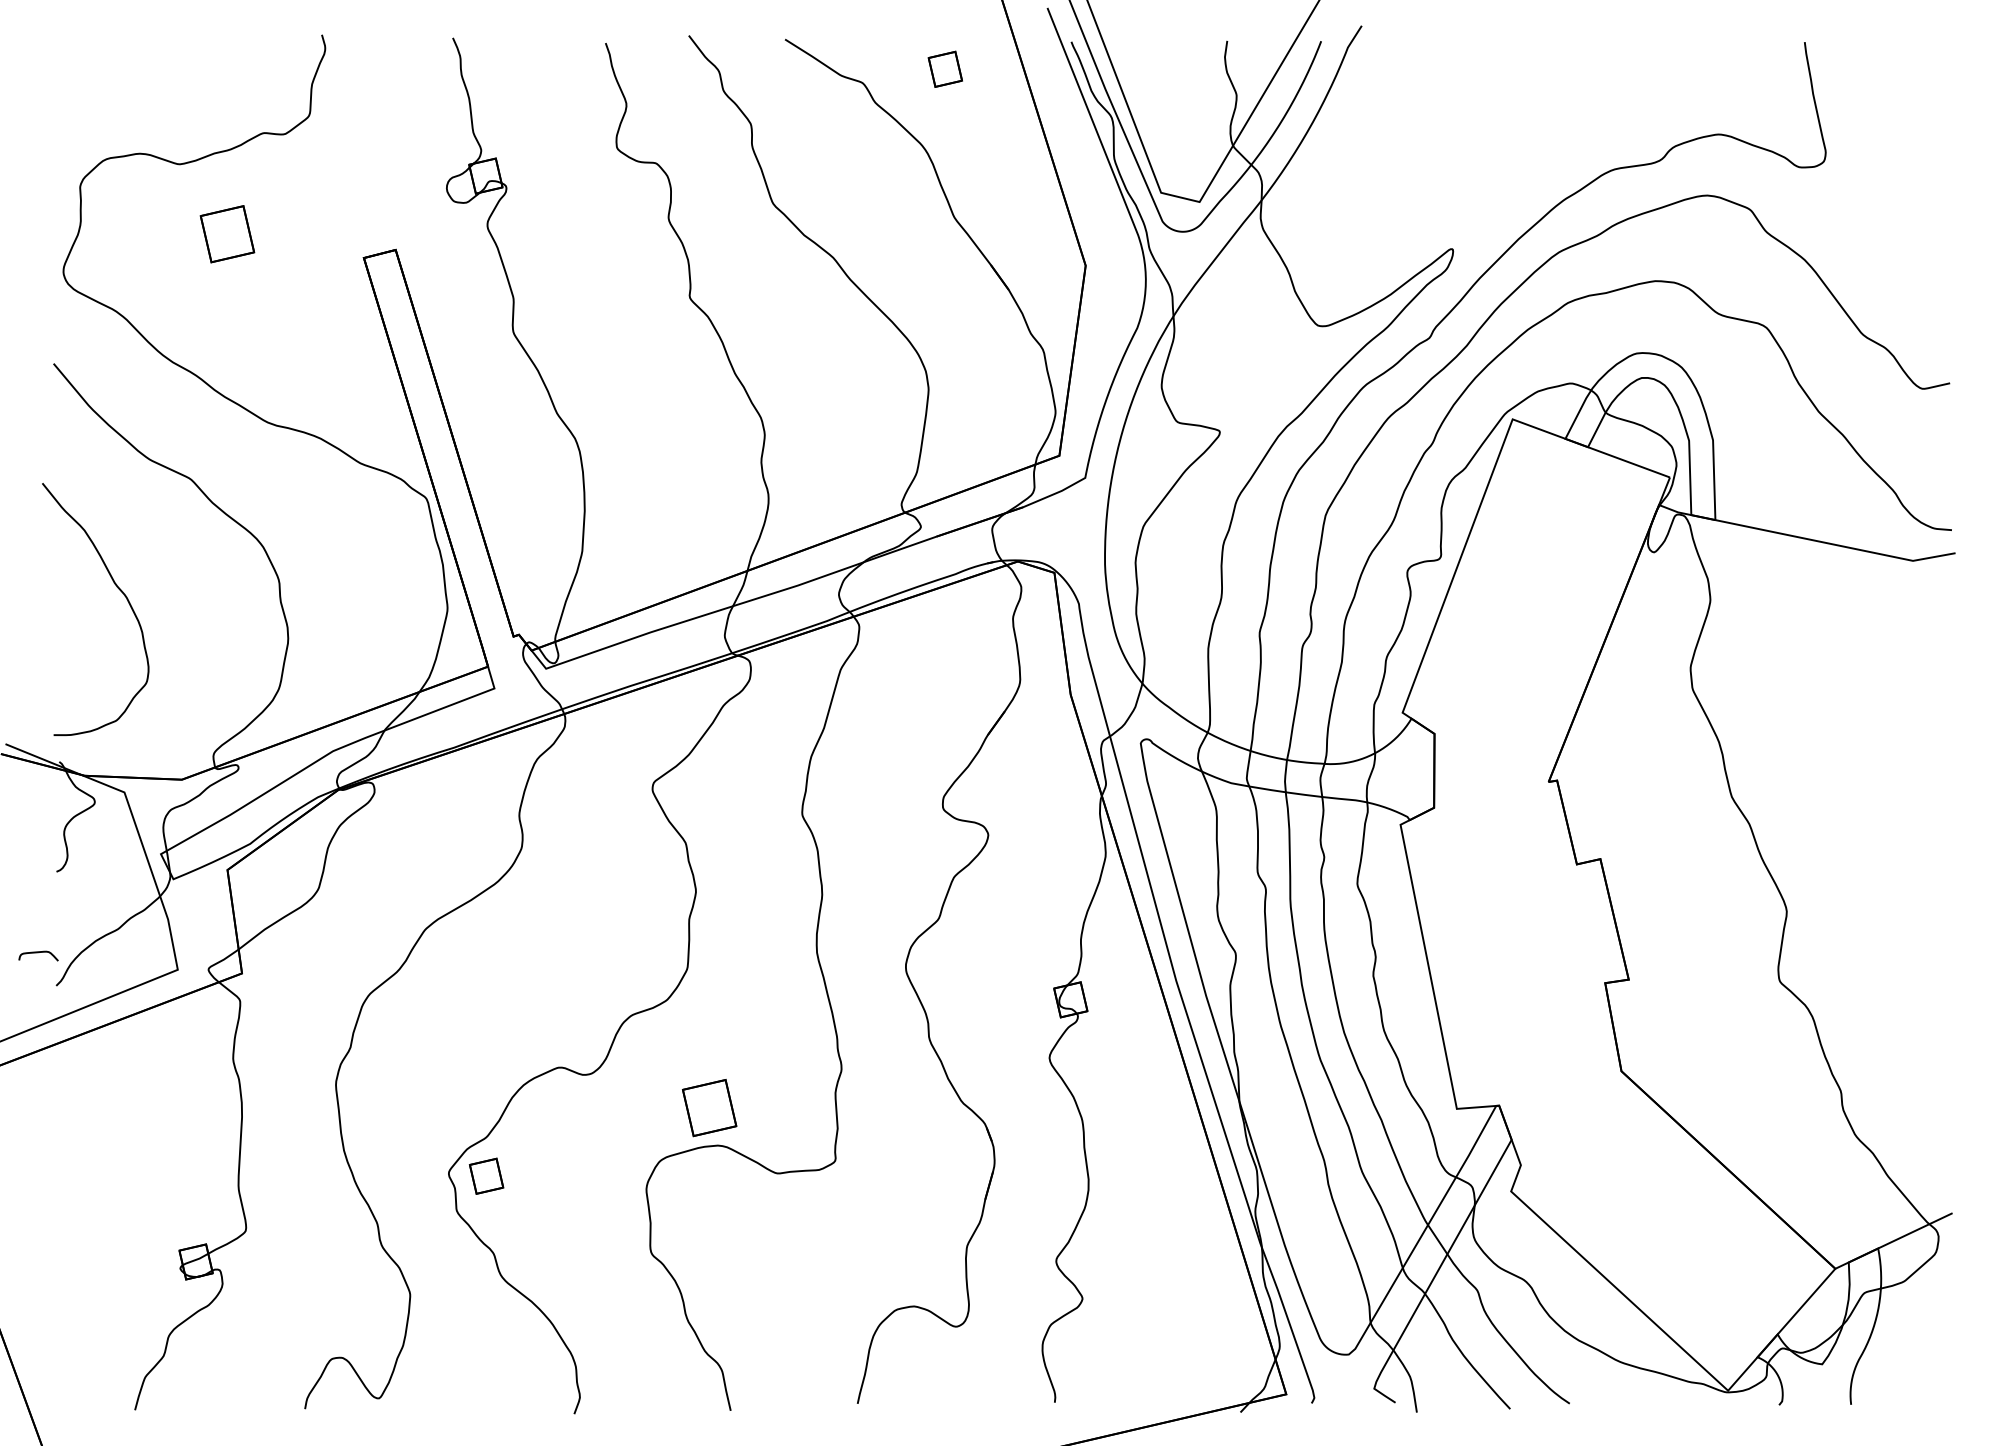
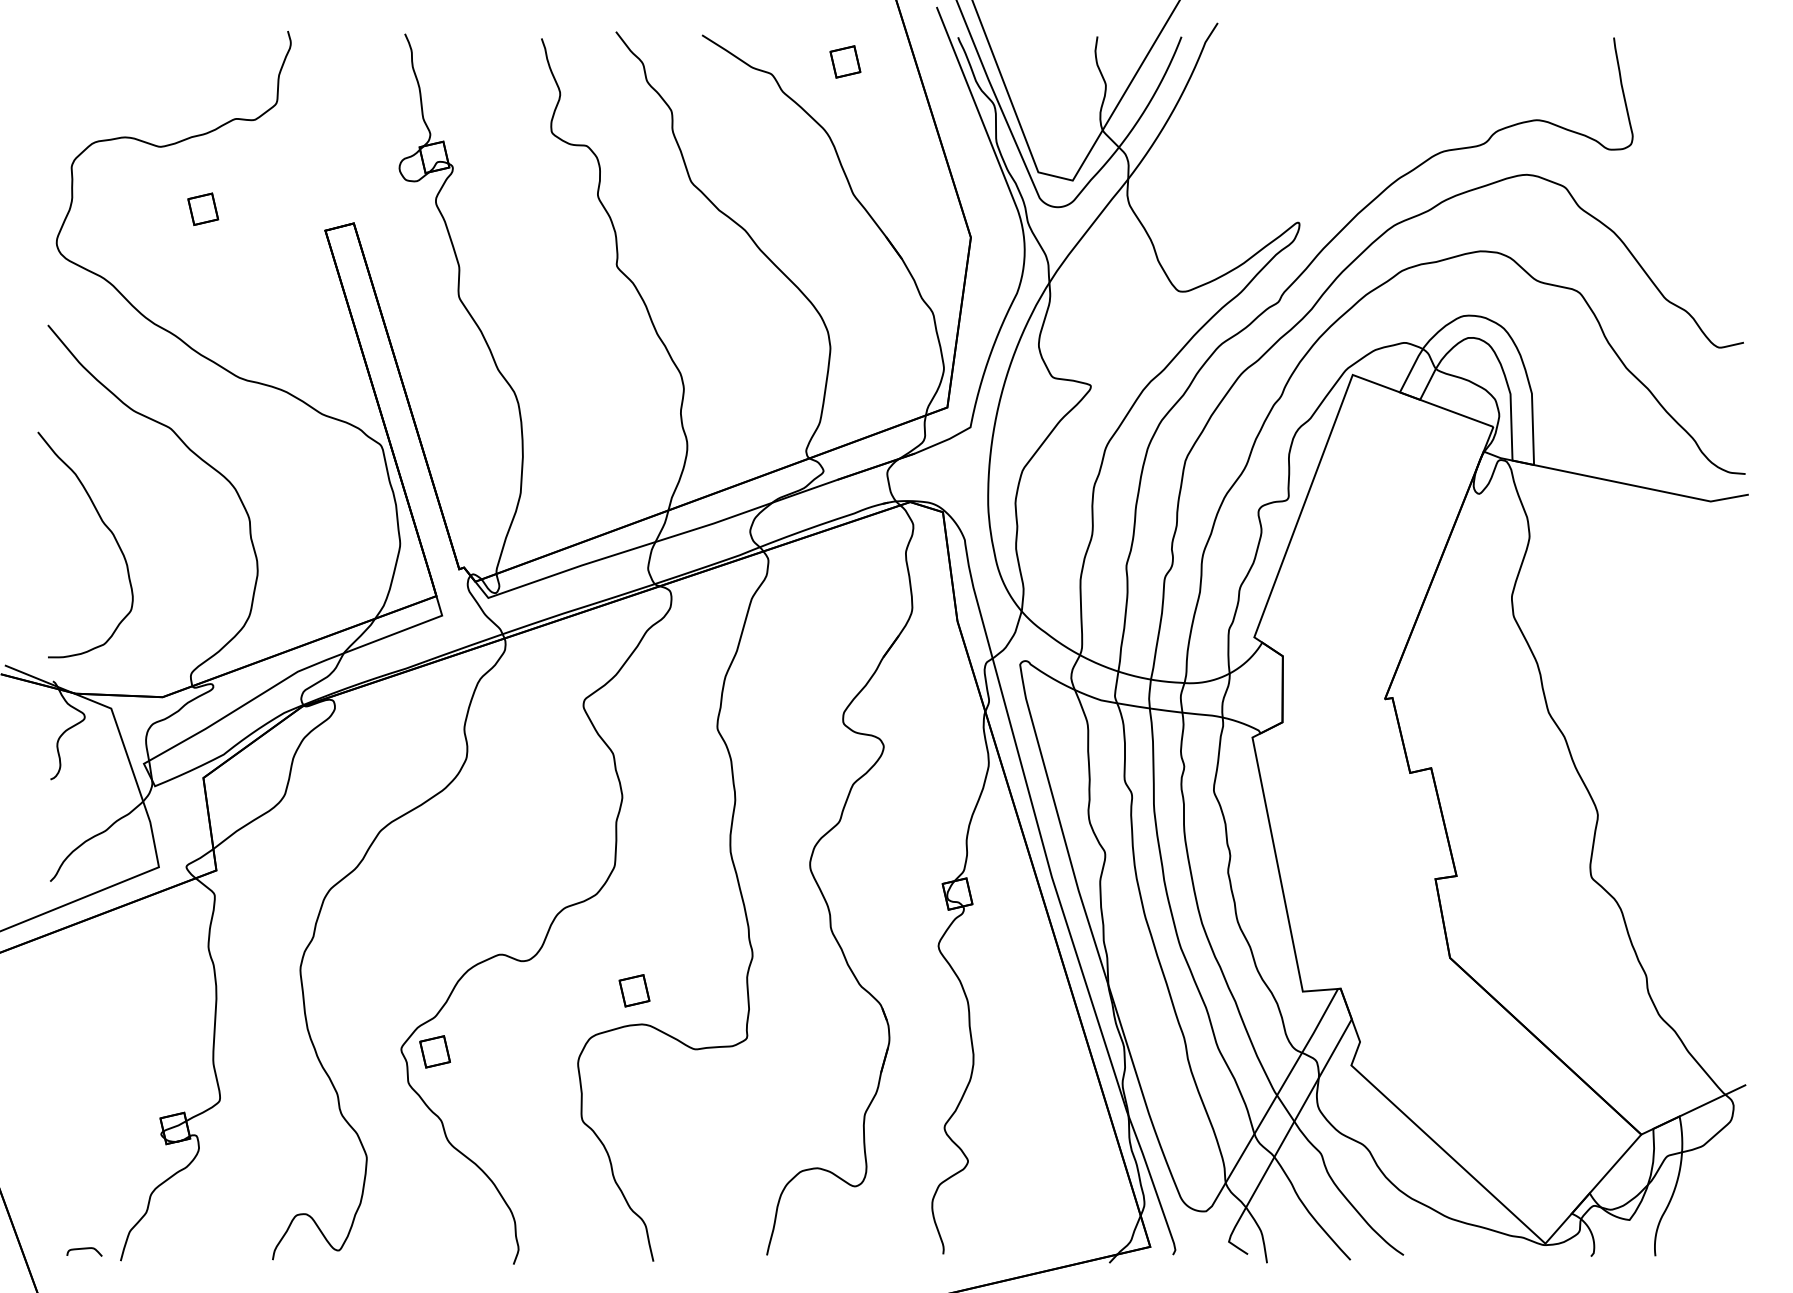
part: (226, 233) -> (202, 208), size x0.62
curve: (38, 953) -> (84, 1249), moved
part: (709, 1107) -> (634, 990), size x0.62

